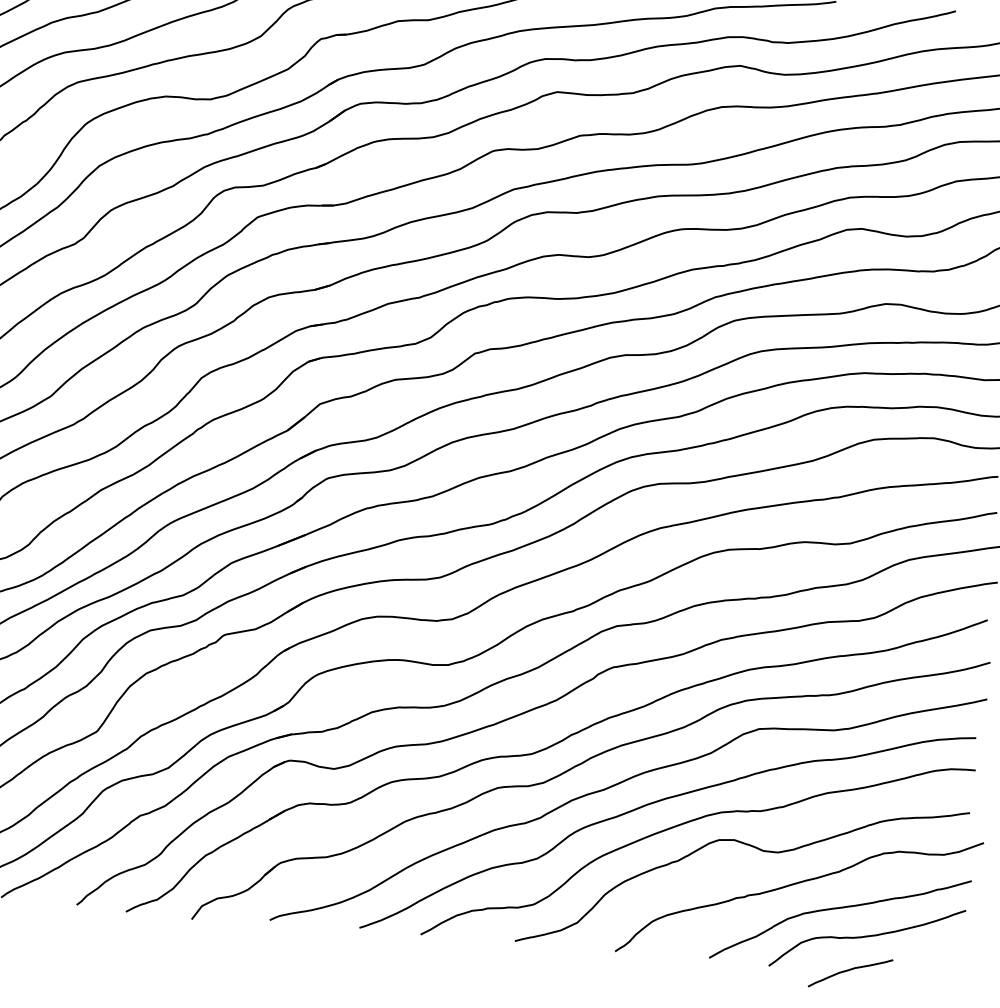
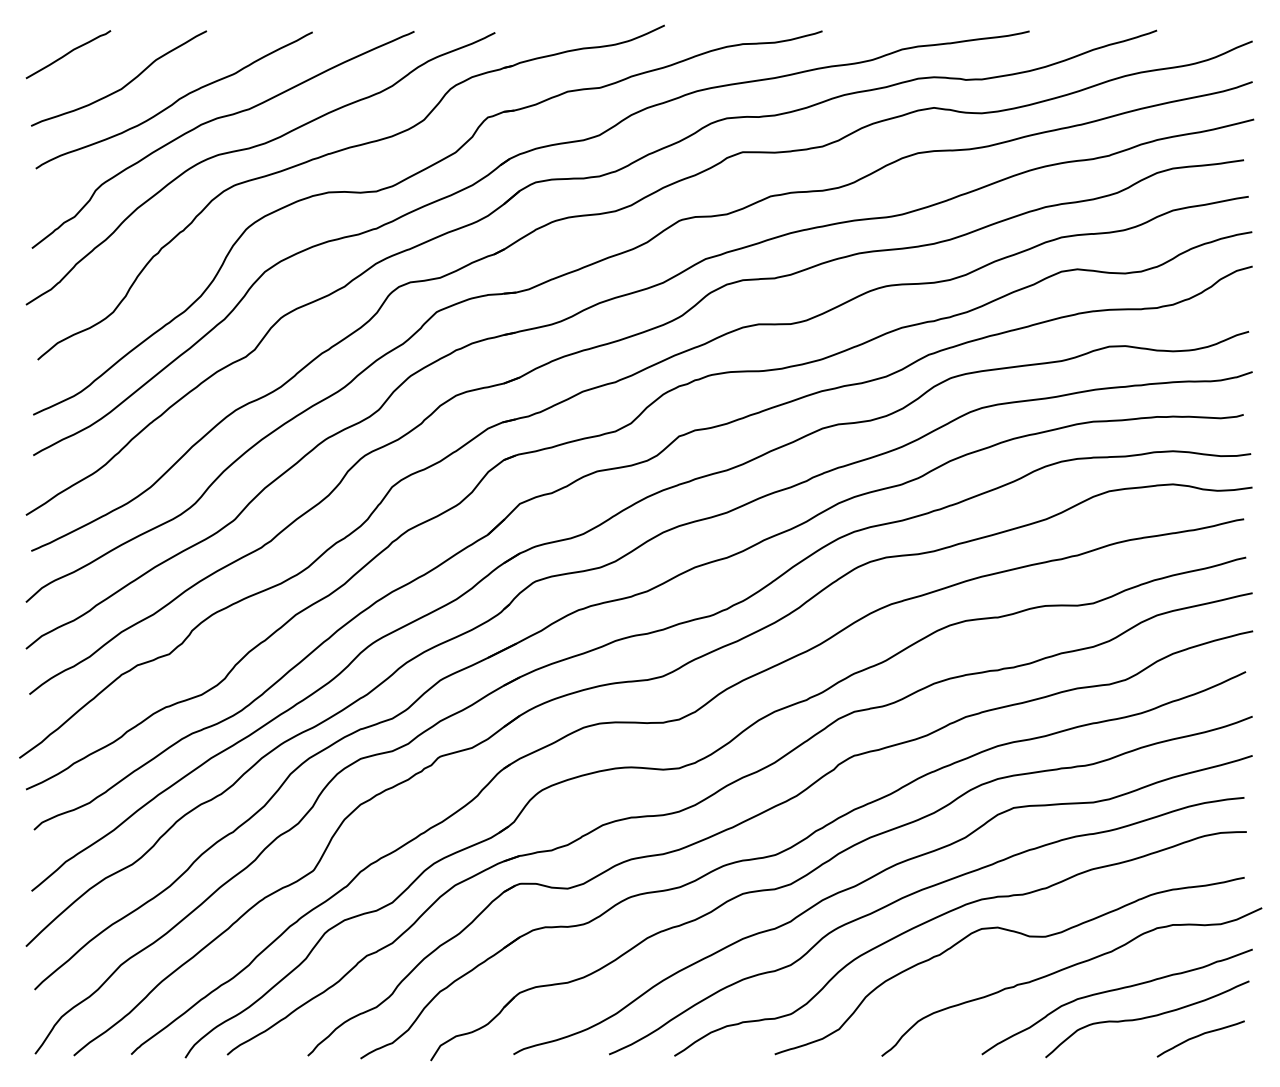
curve: (849, 970) -> (1199, 1036), moved

